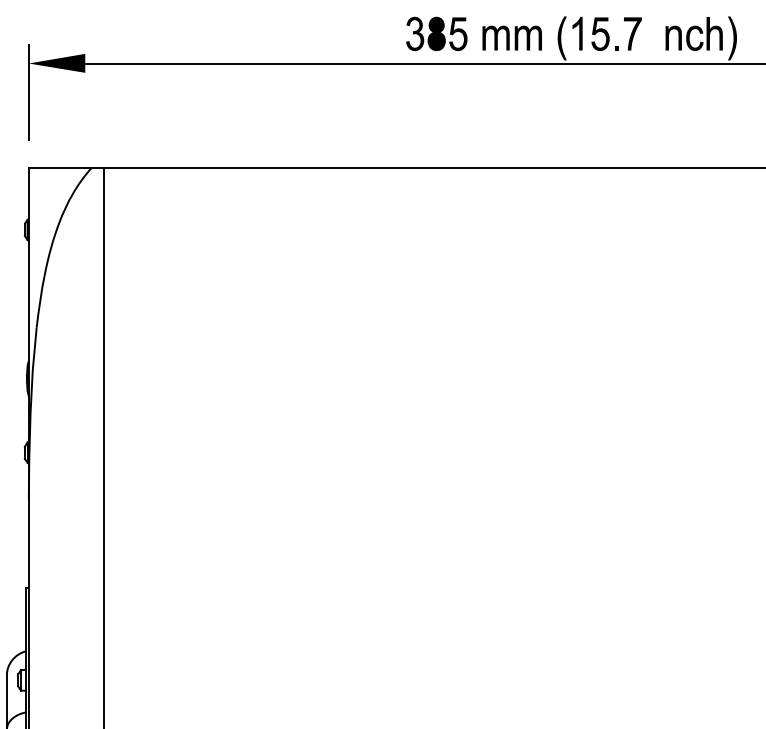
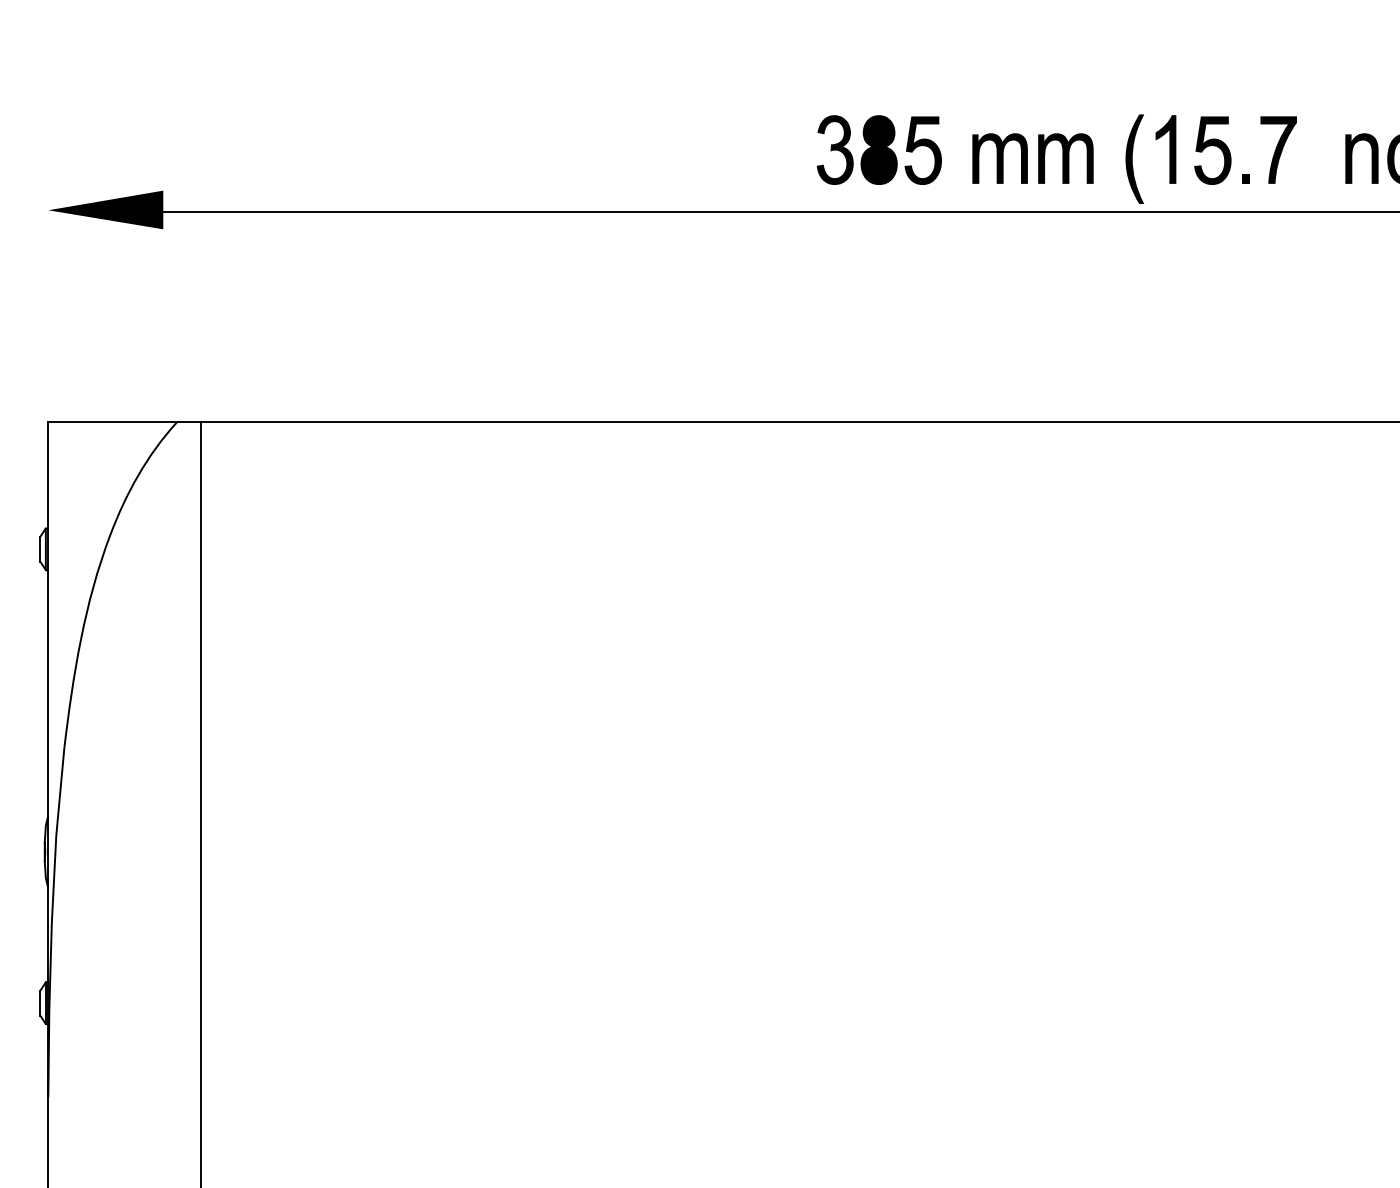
line: (28, 92) -> (47, 269), removed

